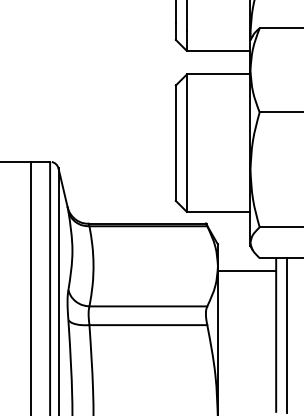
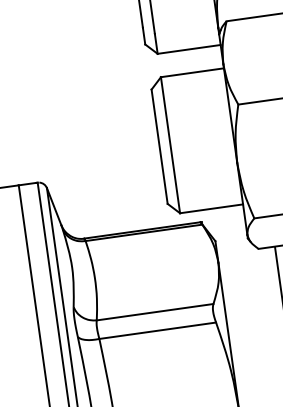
line: (246, 270) -> (247, 262), removed

